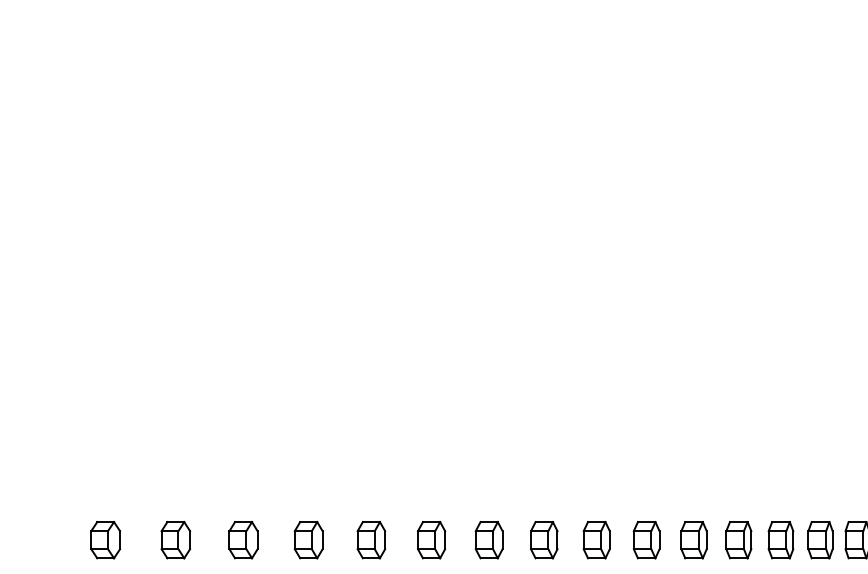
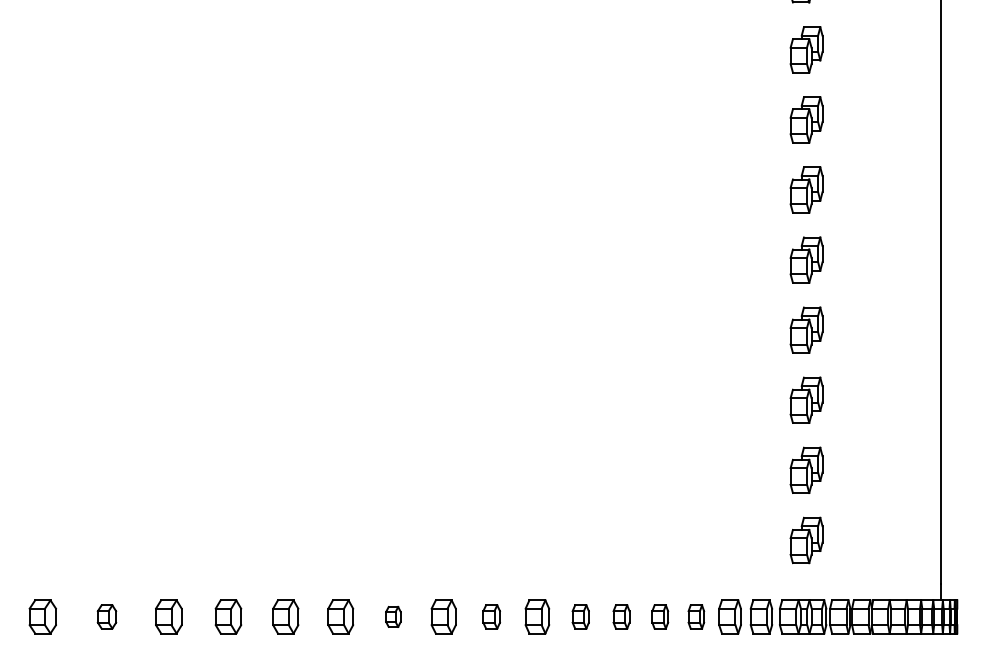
part: (175, 539) -> (106, 616), size x0.7
part: (489, 539) -> (393, 616), size x0.6
part: (596, 539) -> (491, 616), size x0.7
part: (693, 539) -> (580, 616), size x0.7
part: (738, 539) -> (621, 616), size x0.7
part: (781, 539) -> (660, 616), size x0.7
part: (820, 539) -> (696, 616), size x0.7

